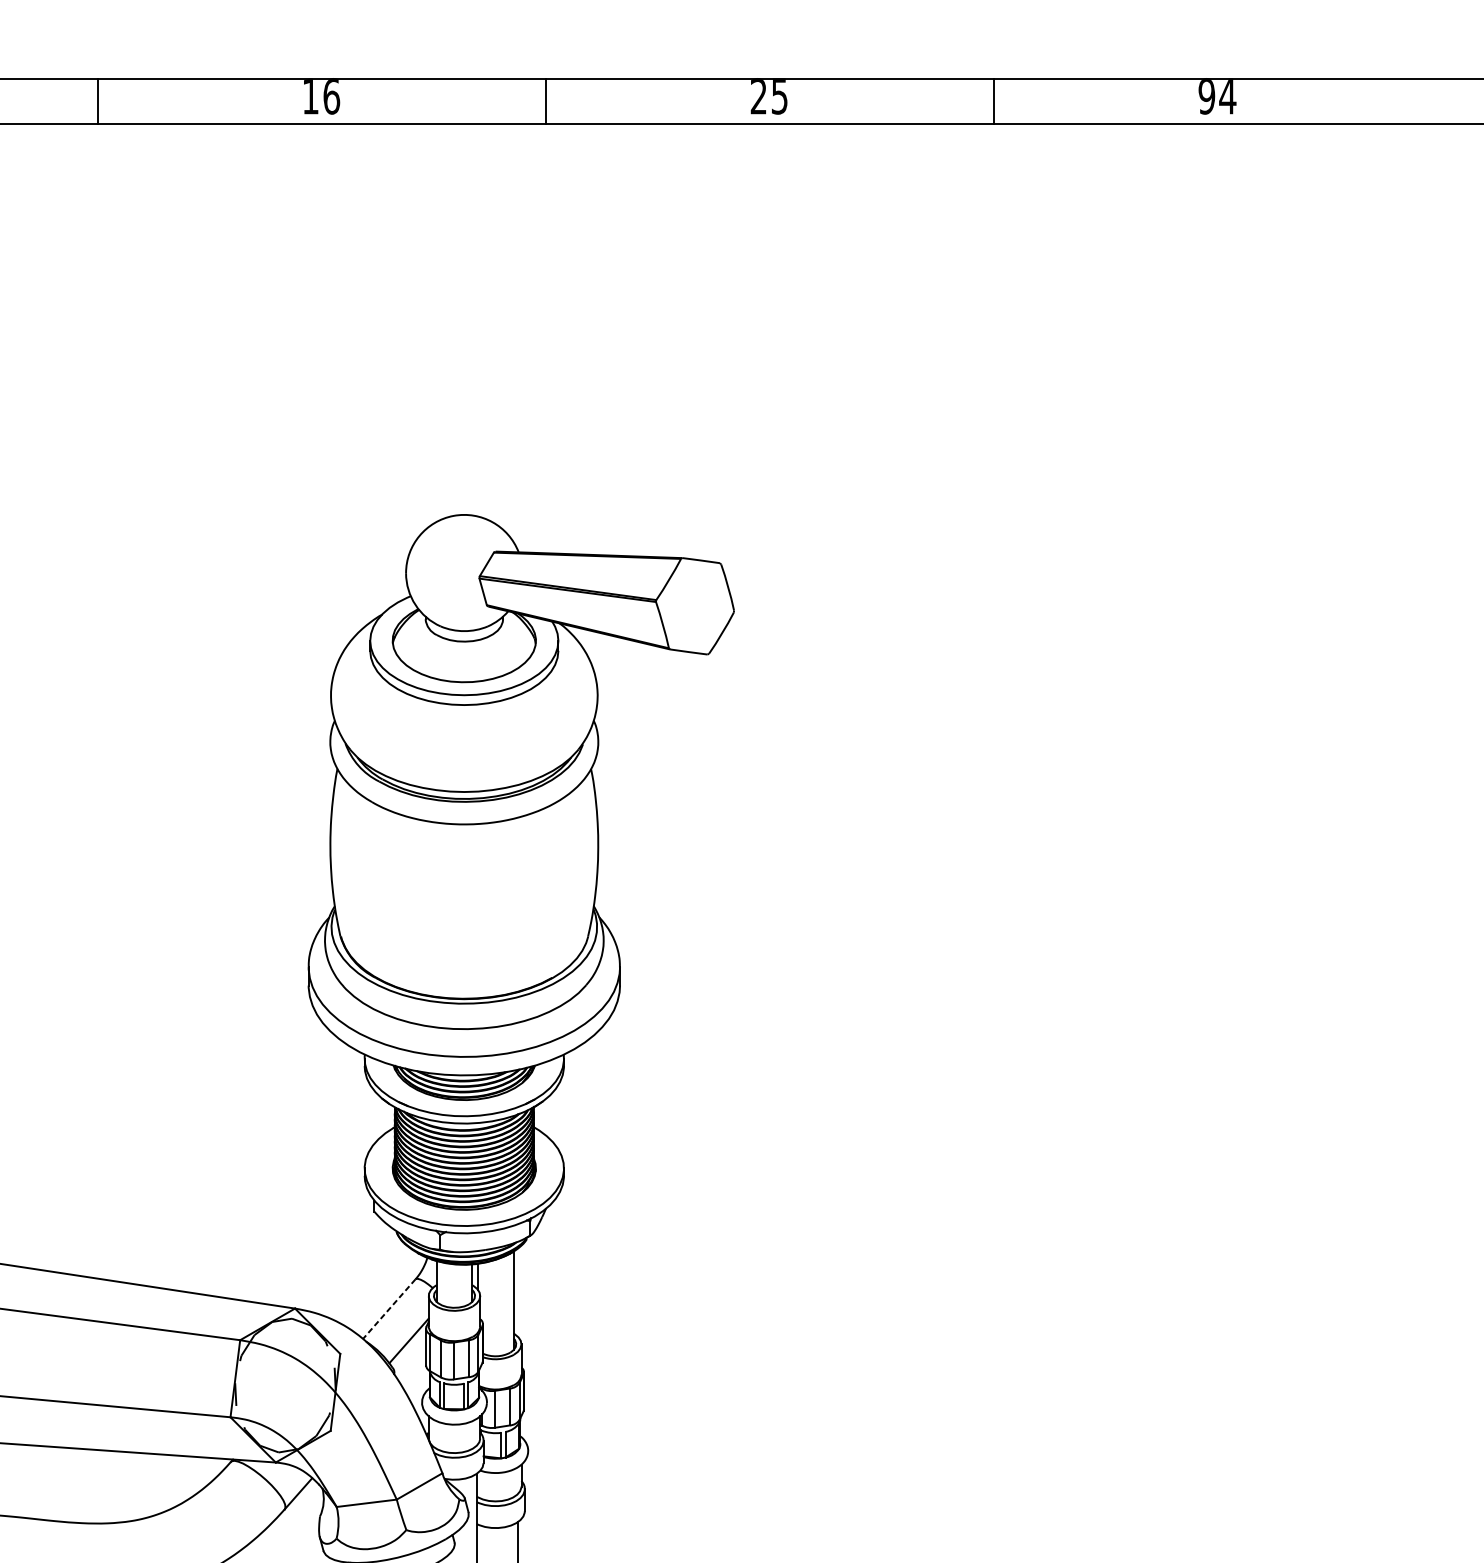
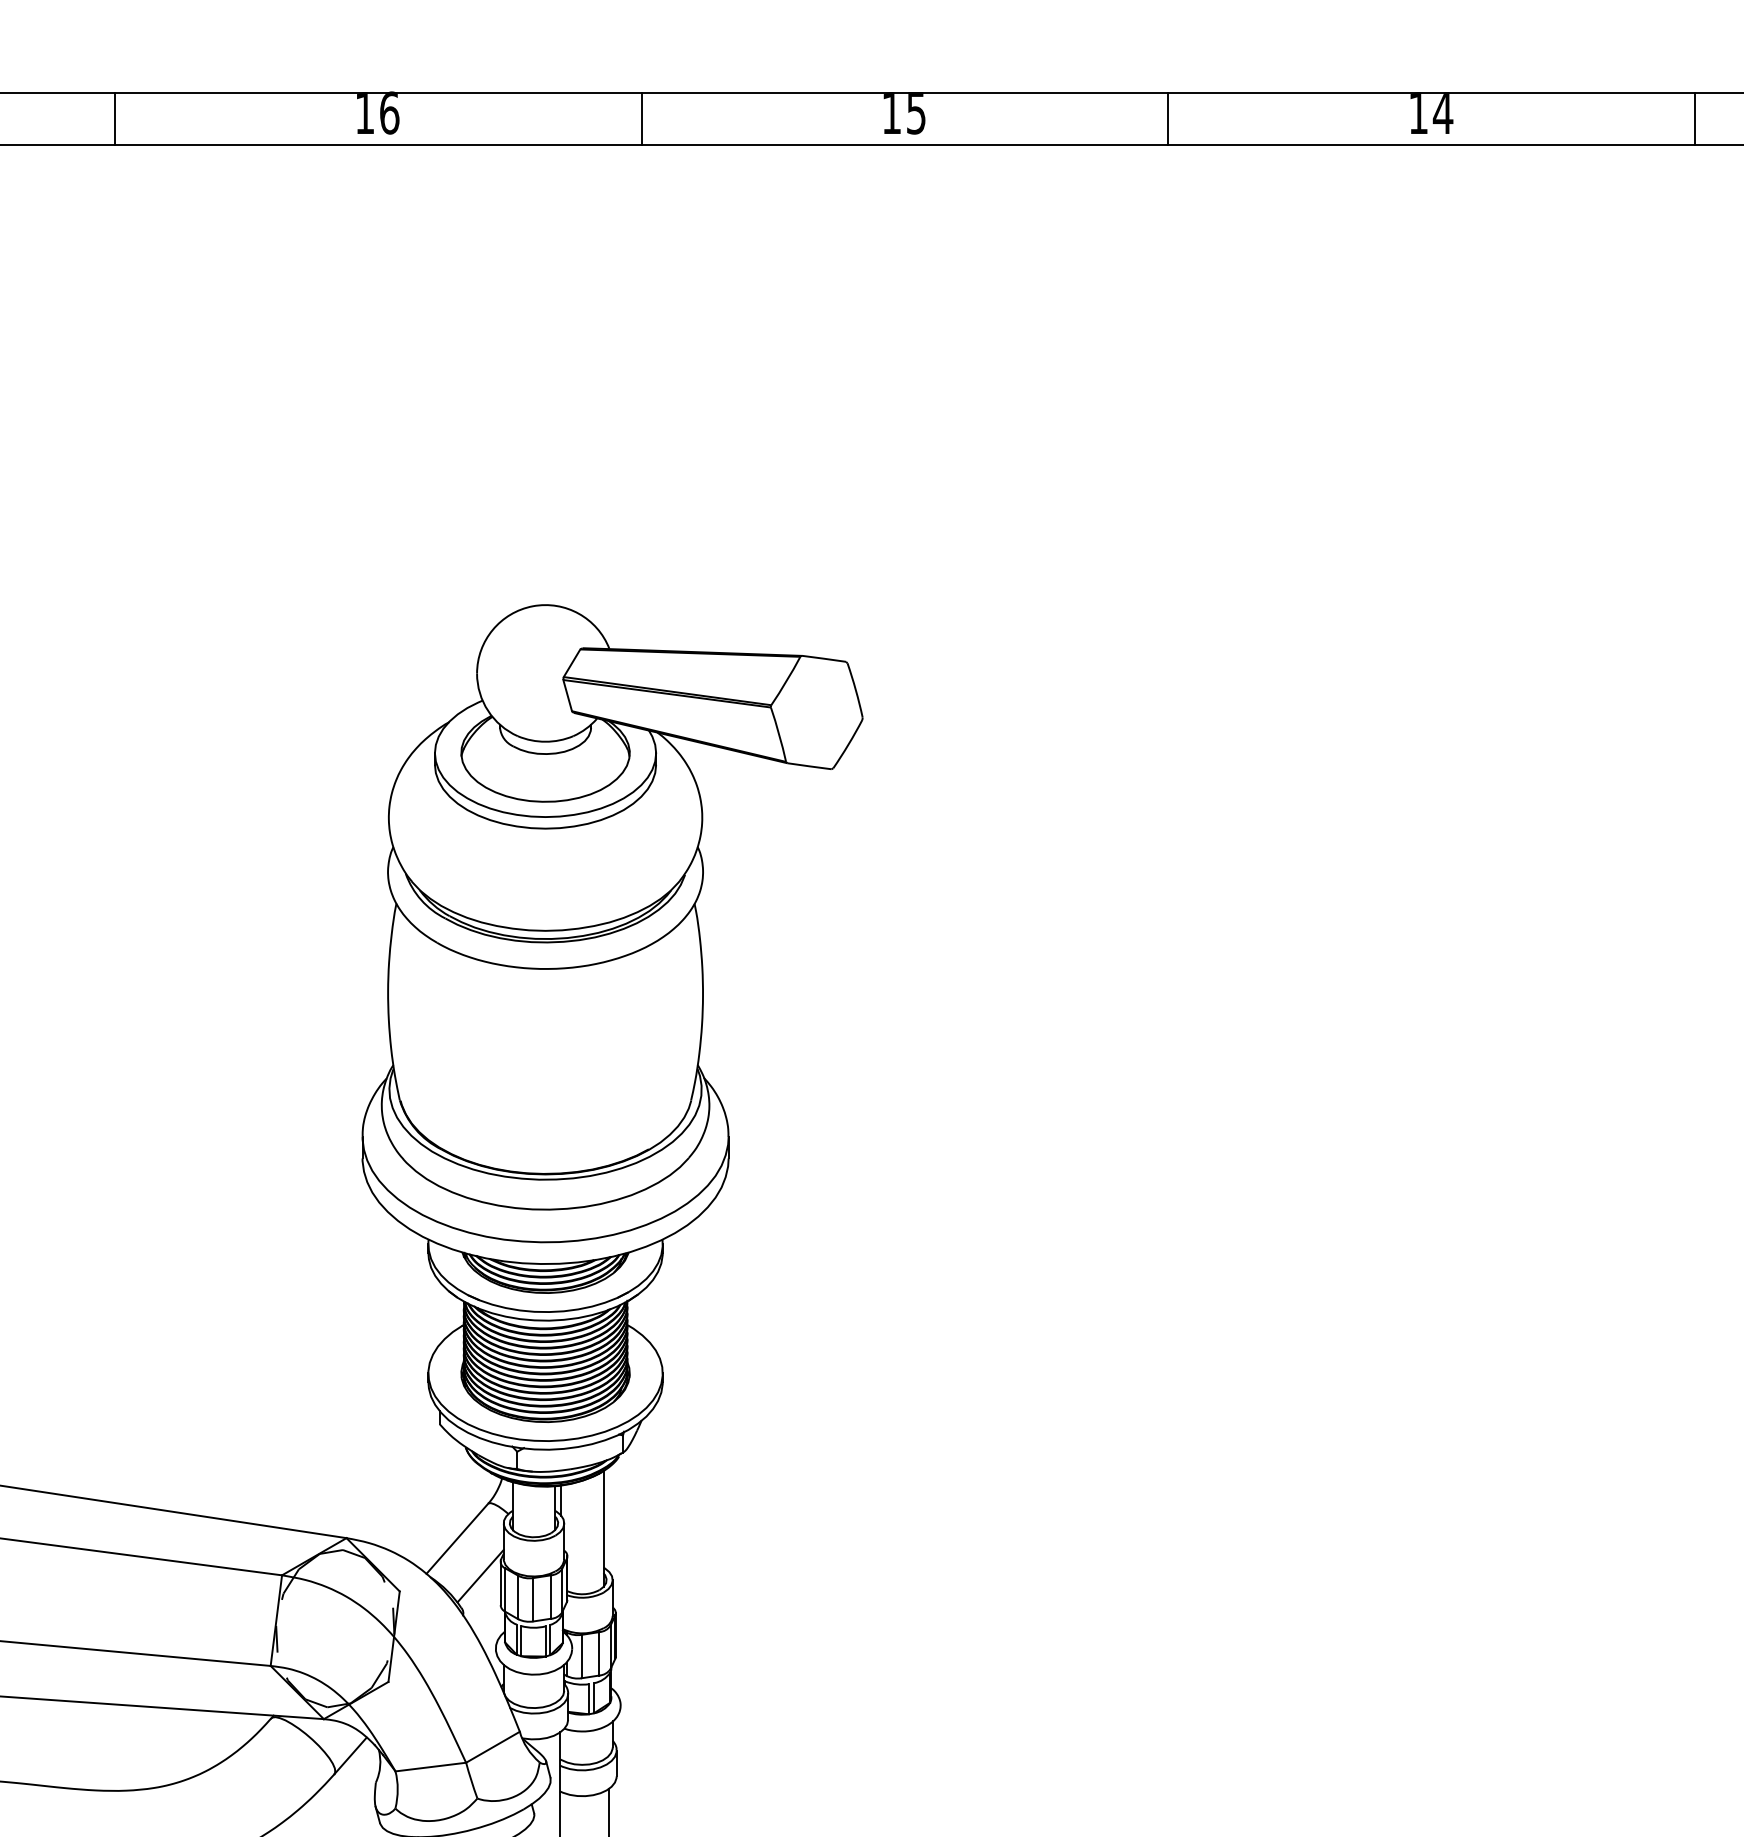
text: (758, 95) -> (891, 112), 25 -> 15
text: (1206, 95) -> (1418, 112), 94 -> 14
line: (1442, 101) -> (1695, 118), added
line: (389, 1308) -> (457, 1538), dashed -> solid

